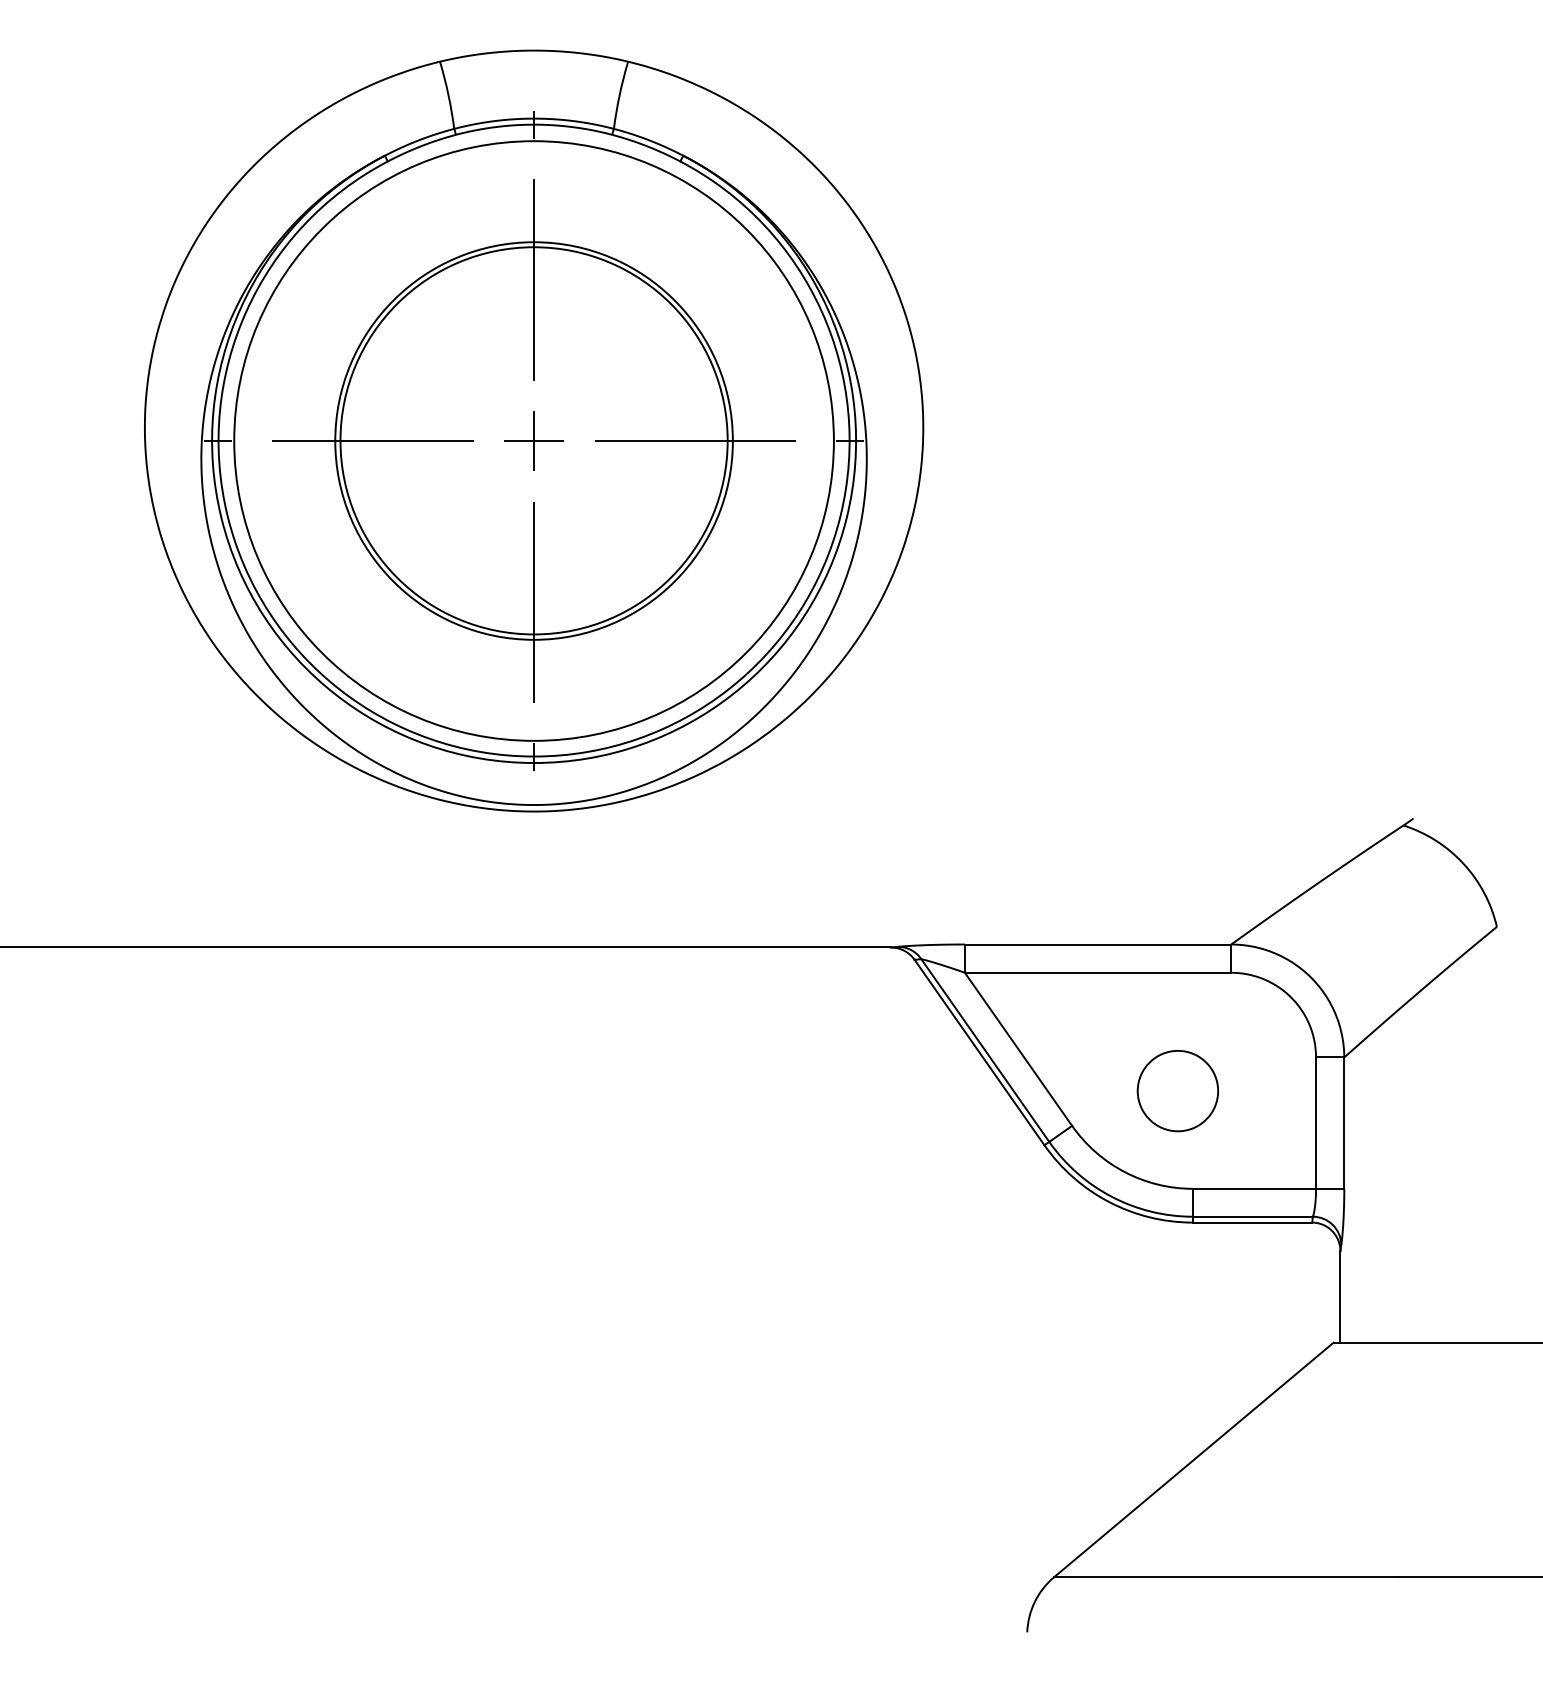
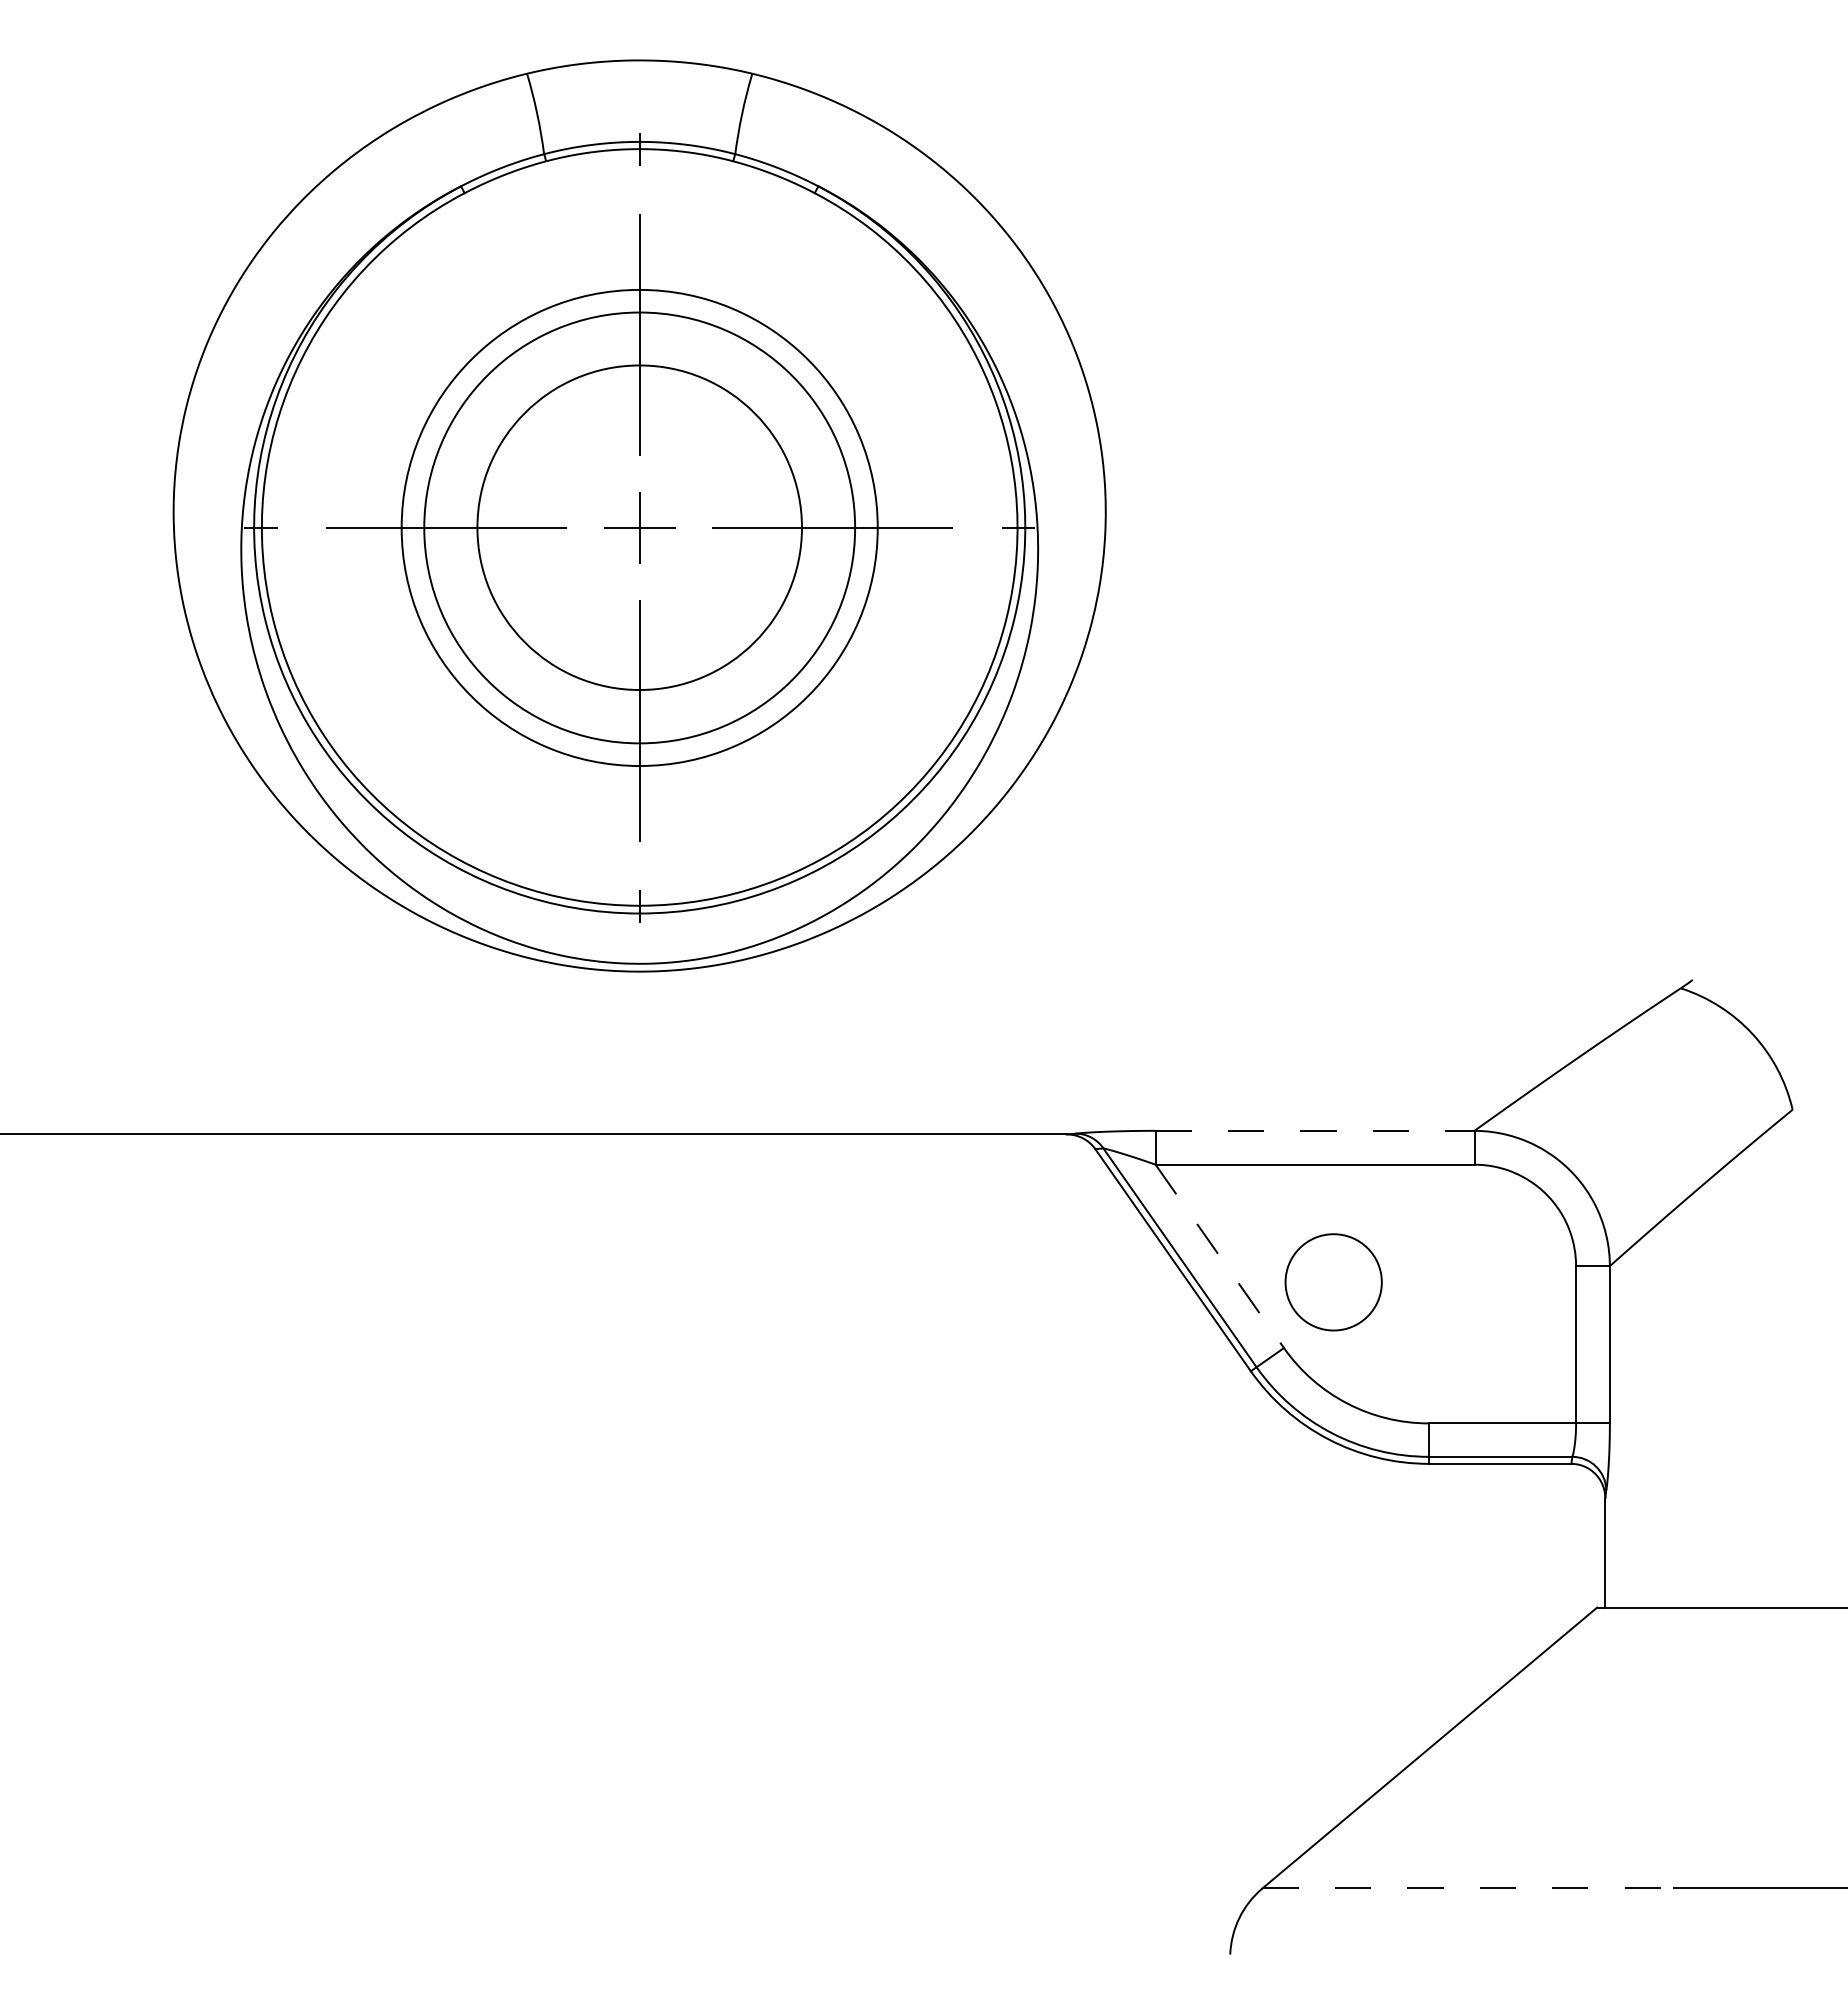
circle: (533, 440) -> (639, 527), size x0.6
circle: (533, 440) -> (639, 527), size x0.7
line: (1098, 944) -> (1315, 1130), solid -> dashed
line: (1018, 1049) -> (1219, 1256), solid -> dashed
circle: (1177, 1091) -> (1333, 1282), moved
line: (1226, 1577) -> (1468, 1888), solid -> dashed

